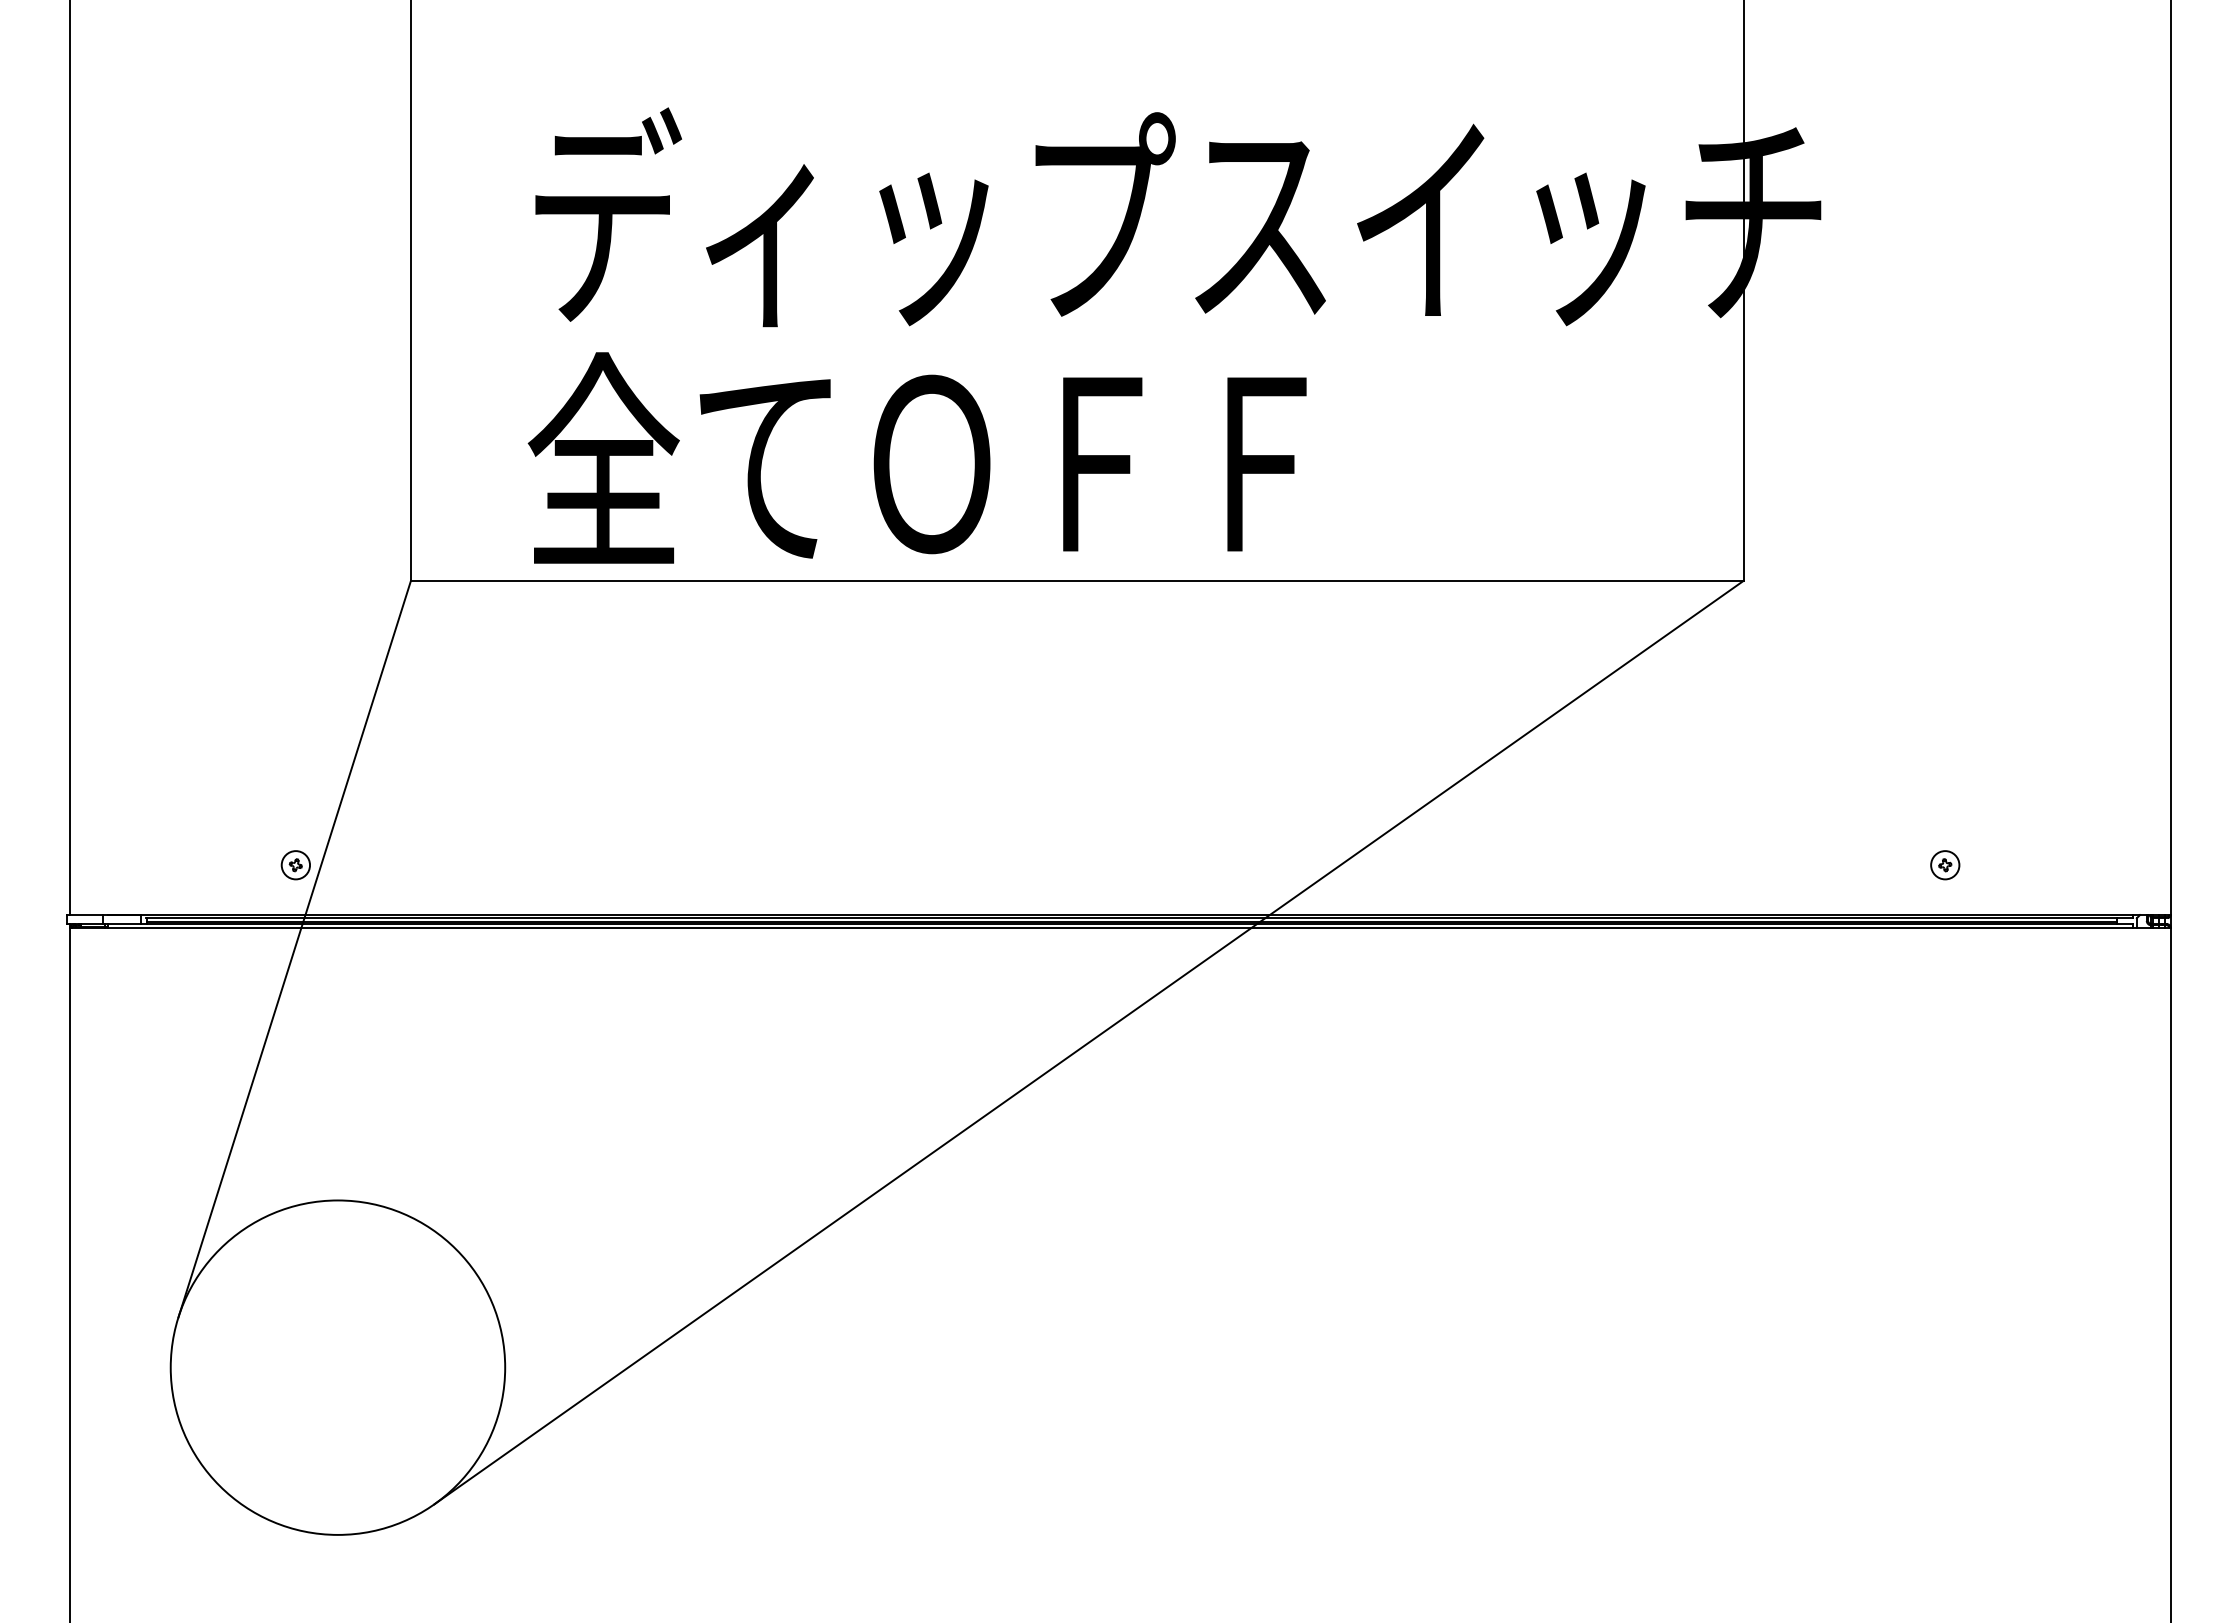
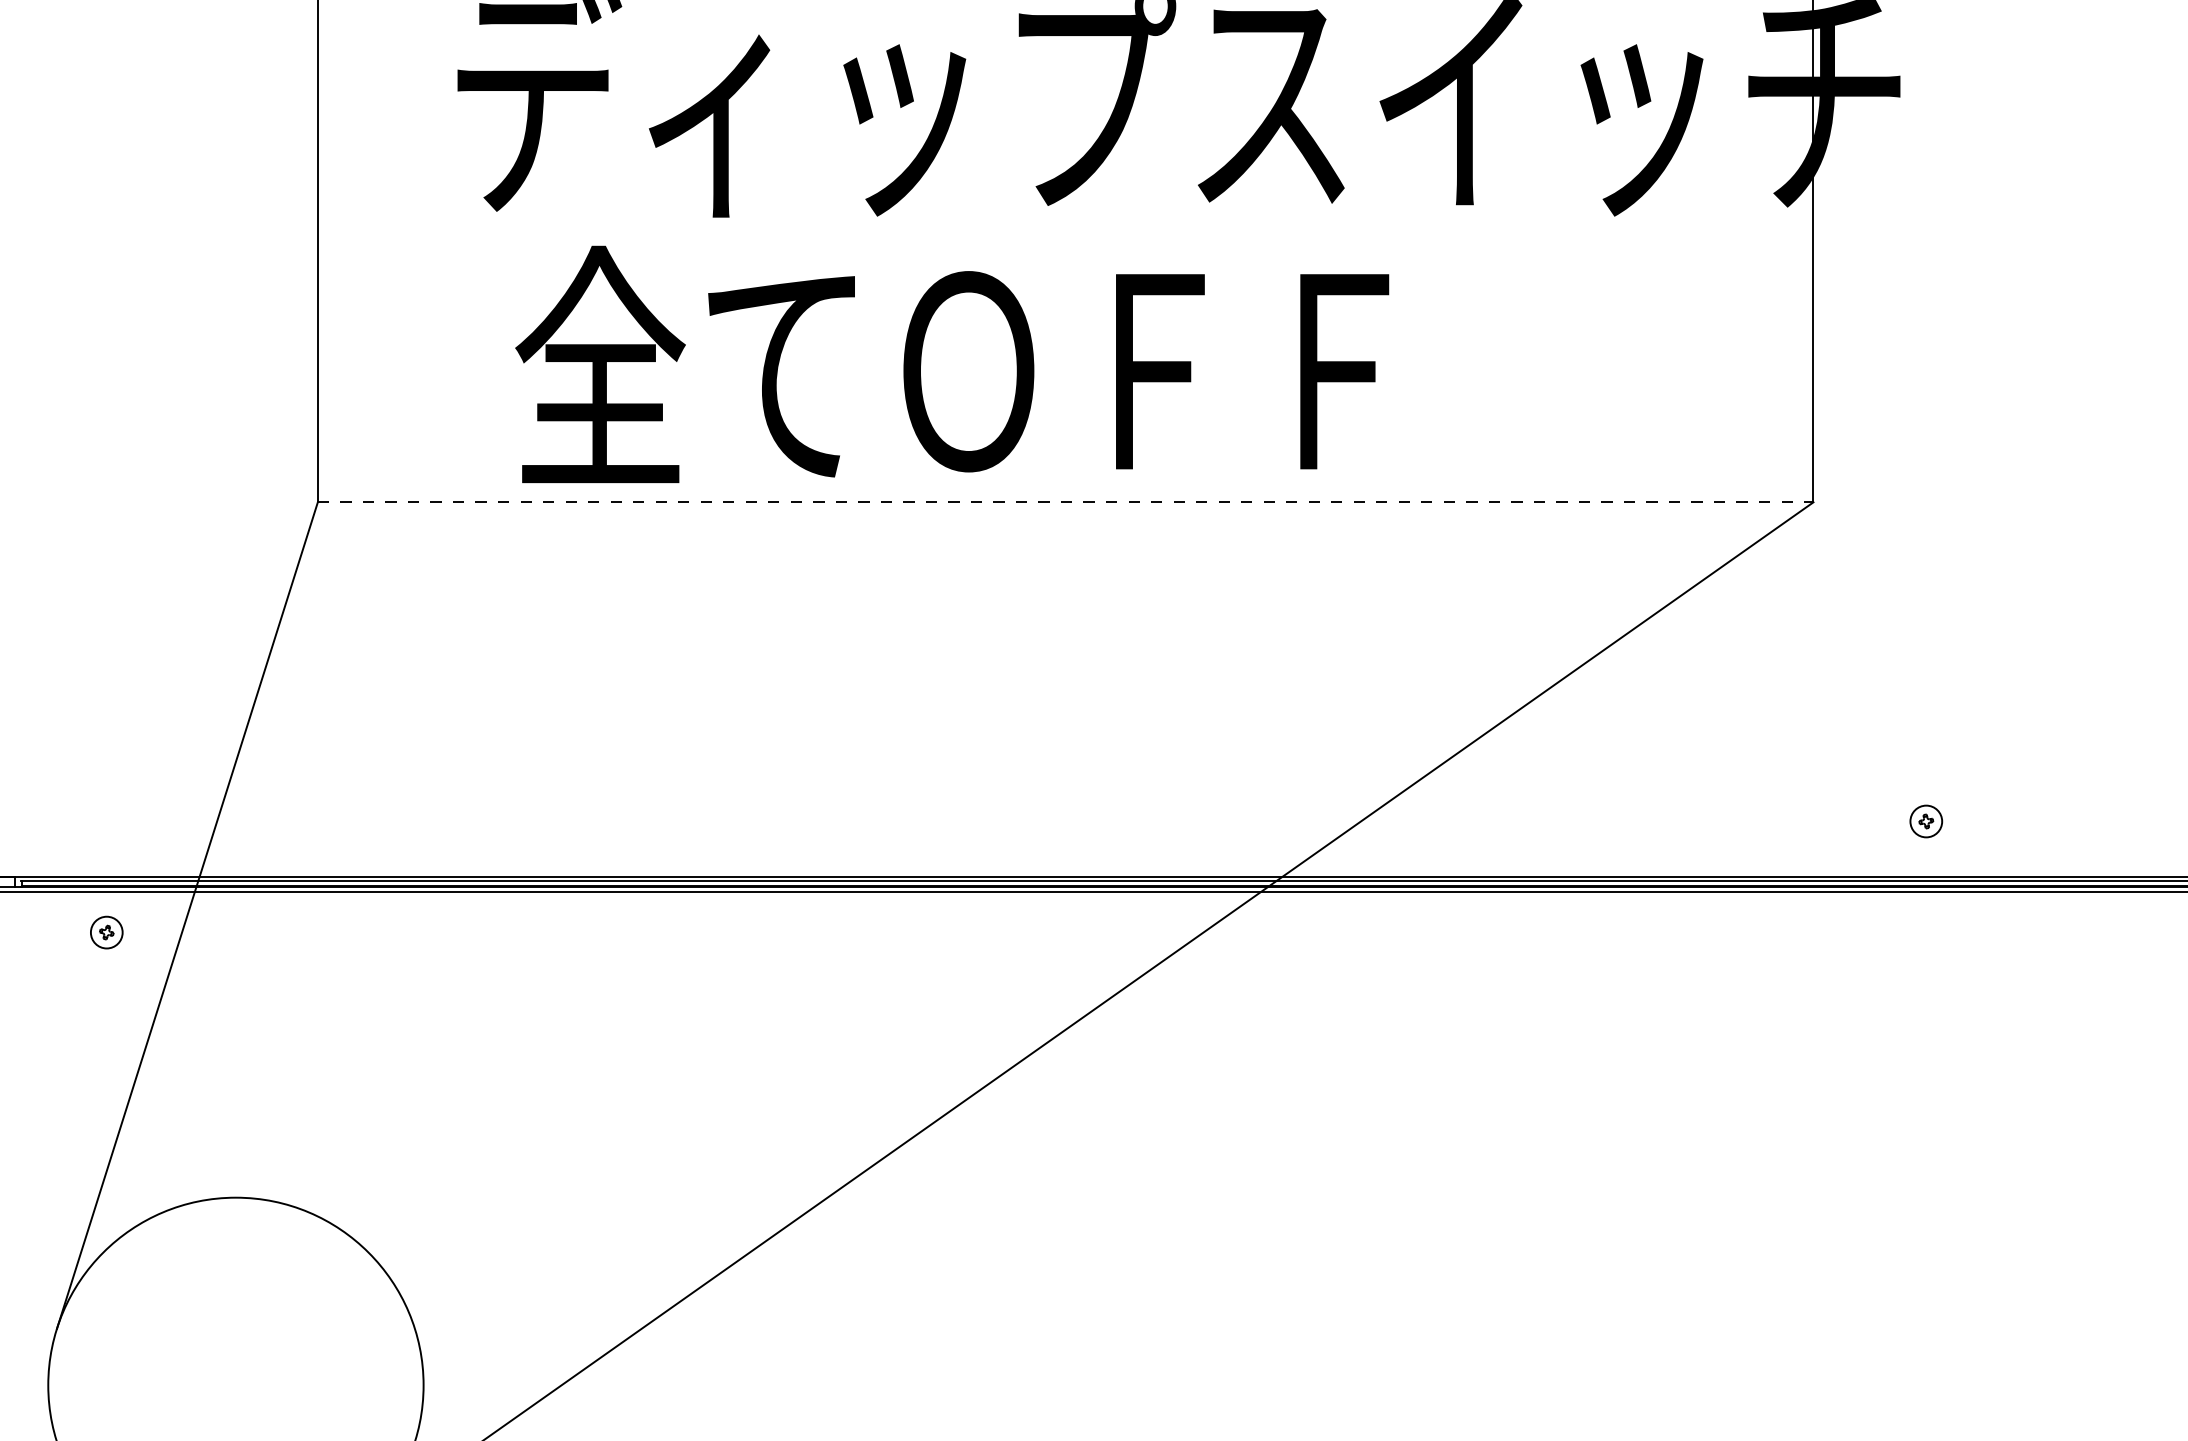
text: (916, 457) -> (951, 363), moved
line: (1077, 580) -> (1065, 501), solid -> dashed
part: (295, 865) -> (106, 932), moved
part: (1945, 865) -> (1926, 821), moved

